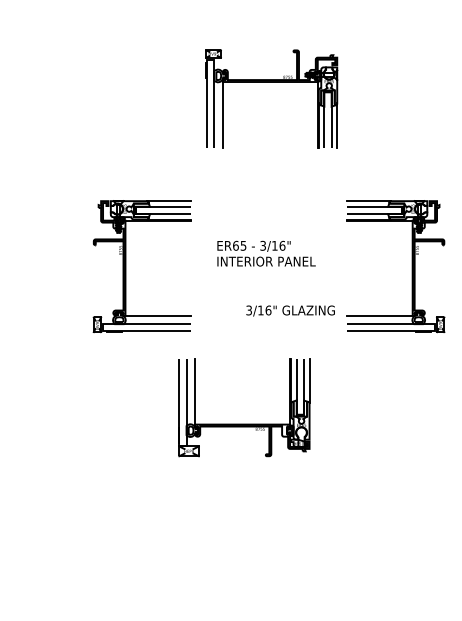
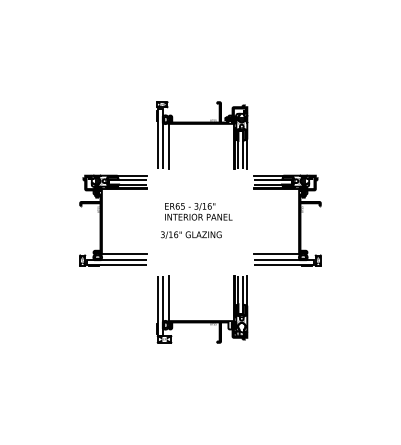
part: (271, 82) -> (202, 124), moved
text: (290, 310) -> (191, 234), moved
part: (244, 423) -> (202, 320), moved

